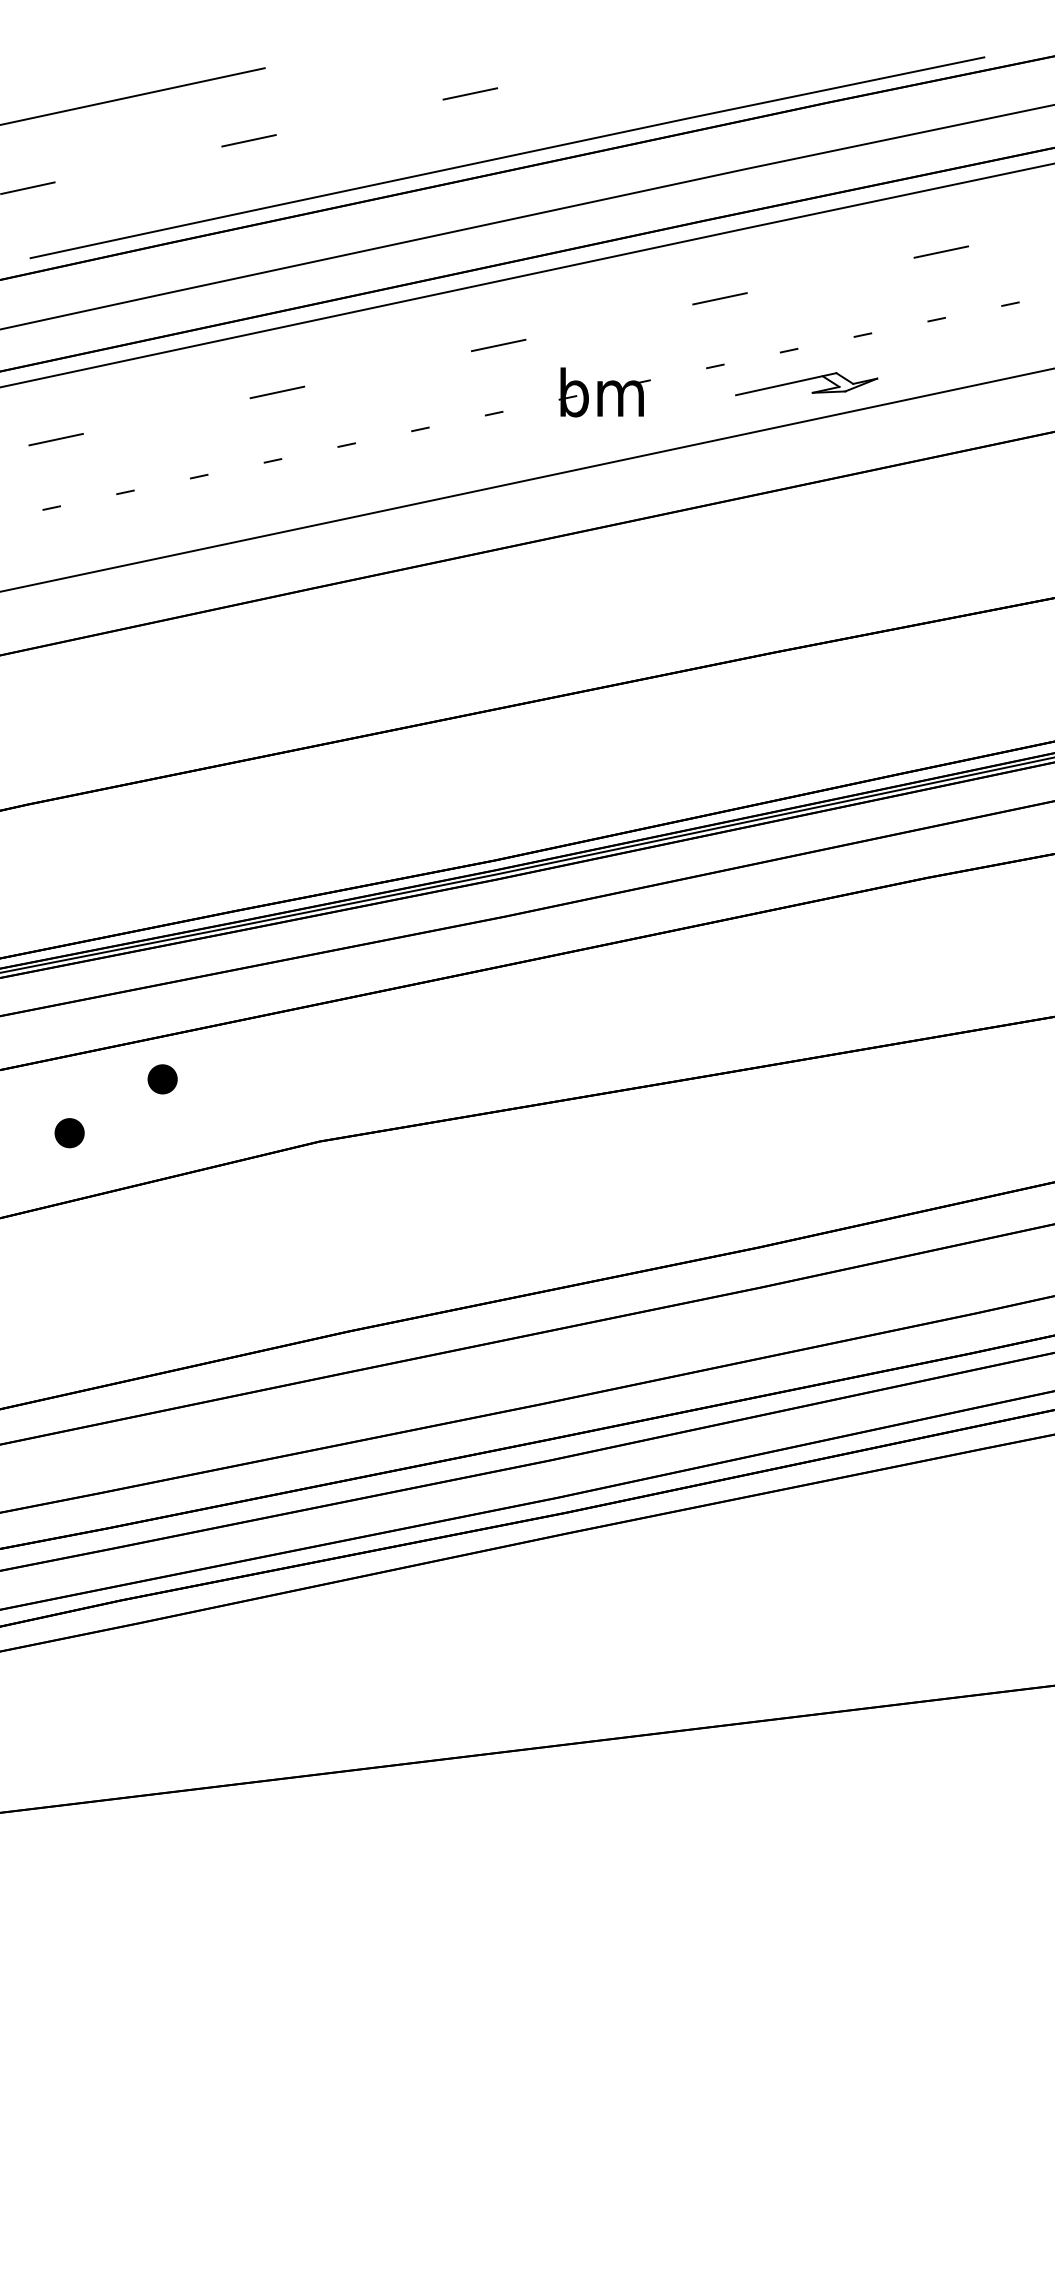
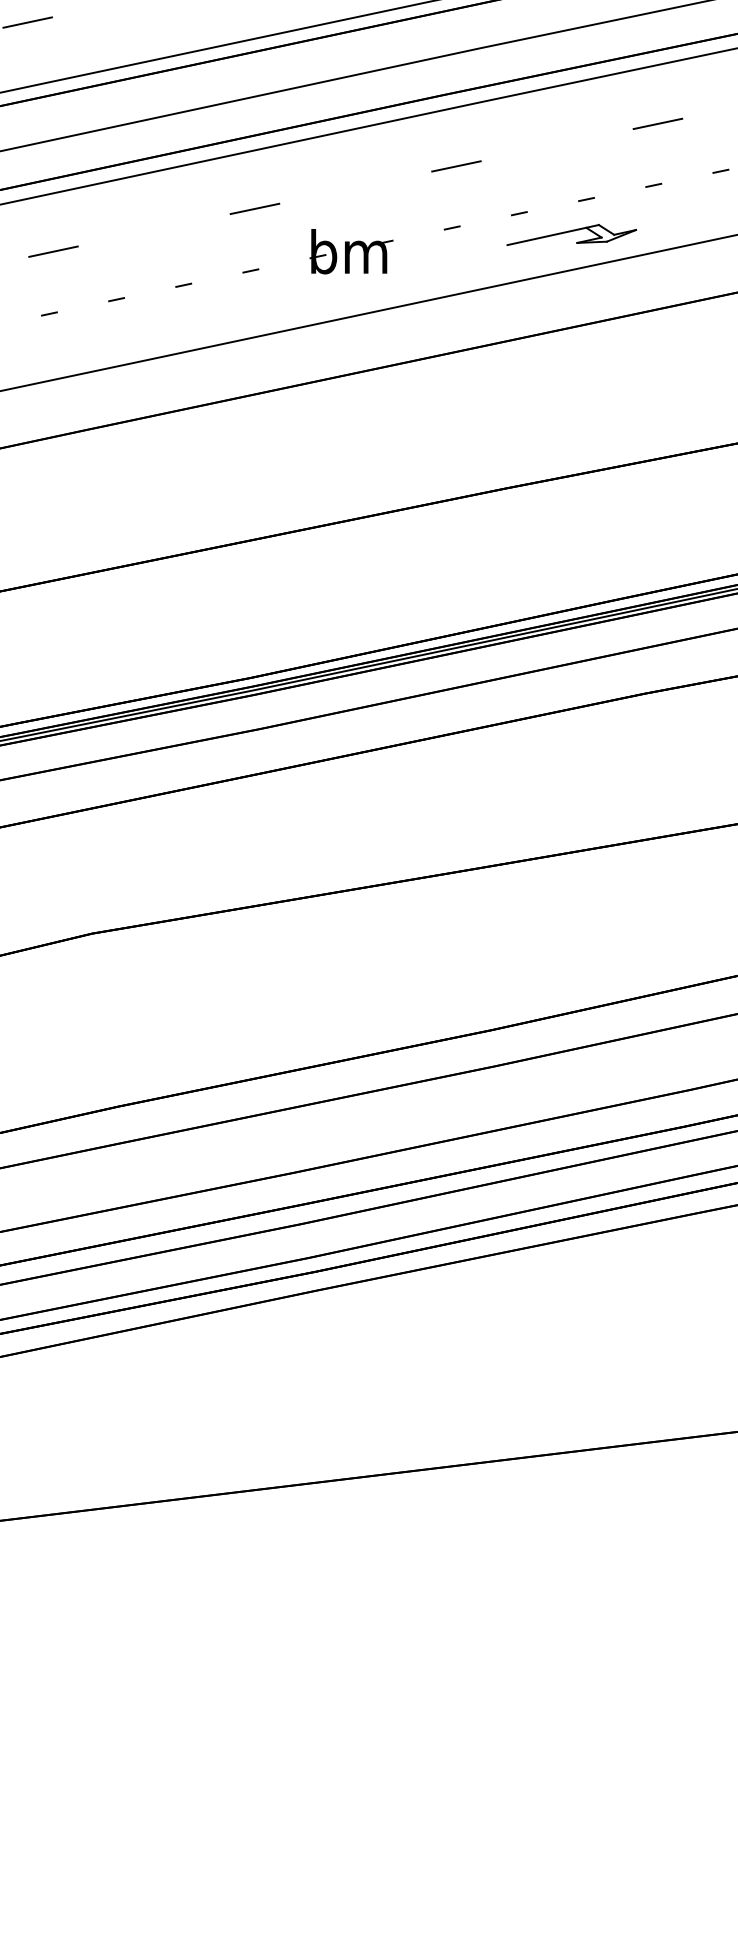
part: (806, 384) -> (571, 235), moved

